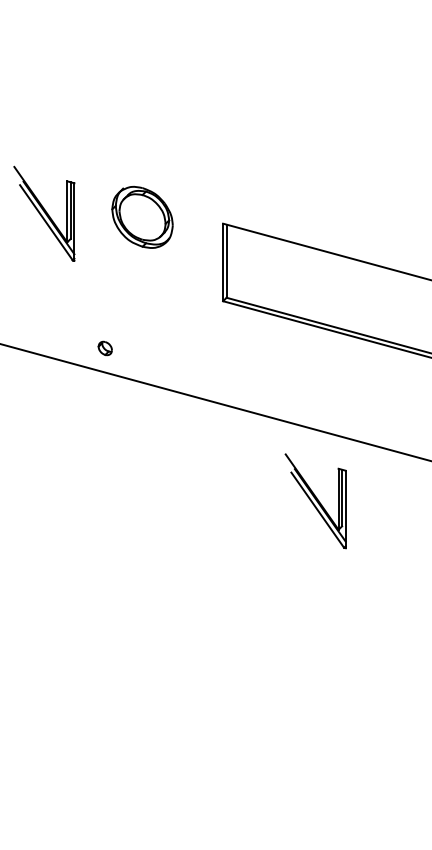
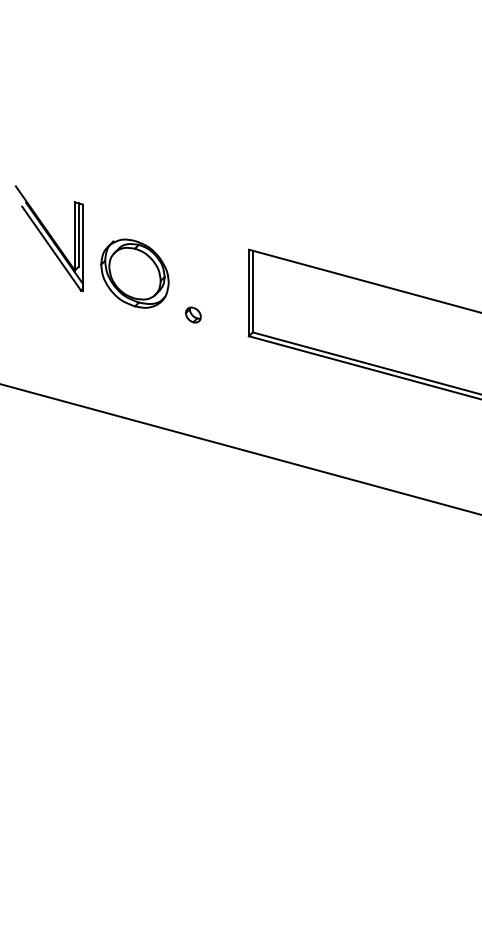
part: (142, 217) -> (134, 273), moved
part: (105, 347) -> (193, 314), moved
part: (314, 501) -> (351, 559), removed

